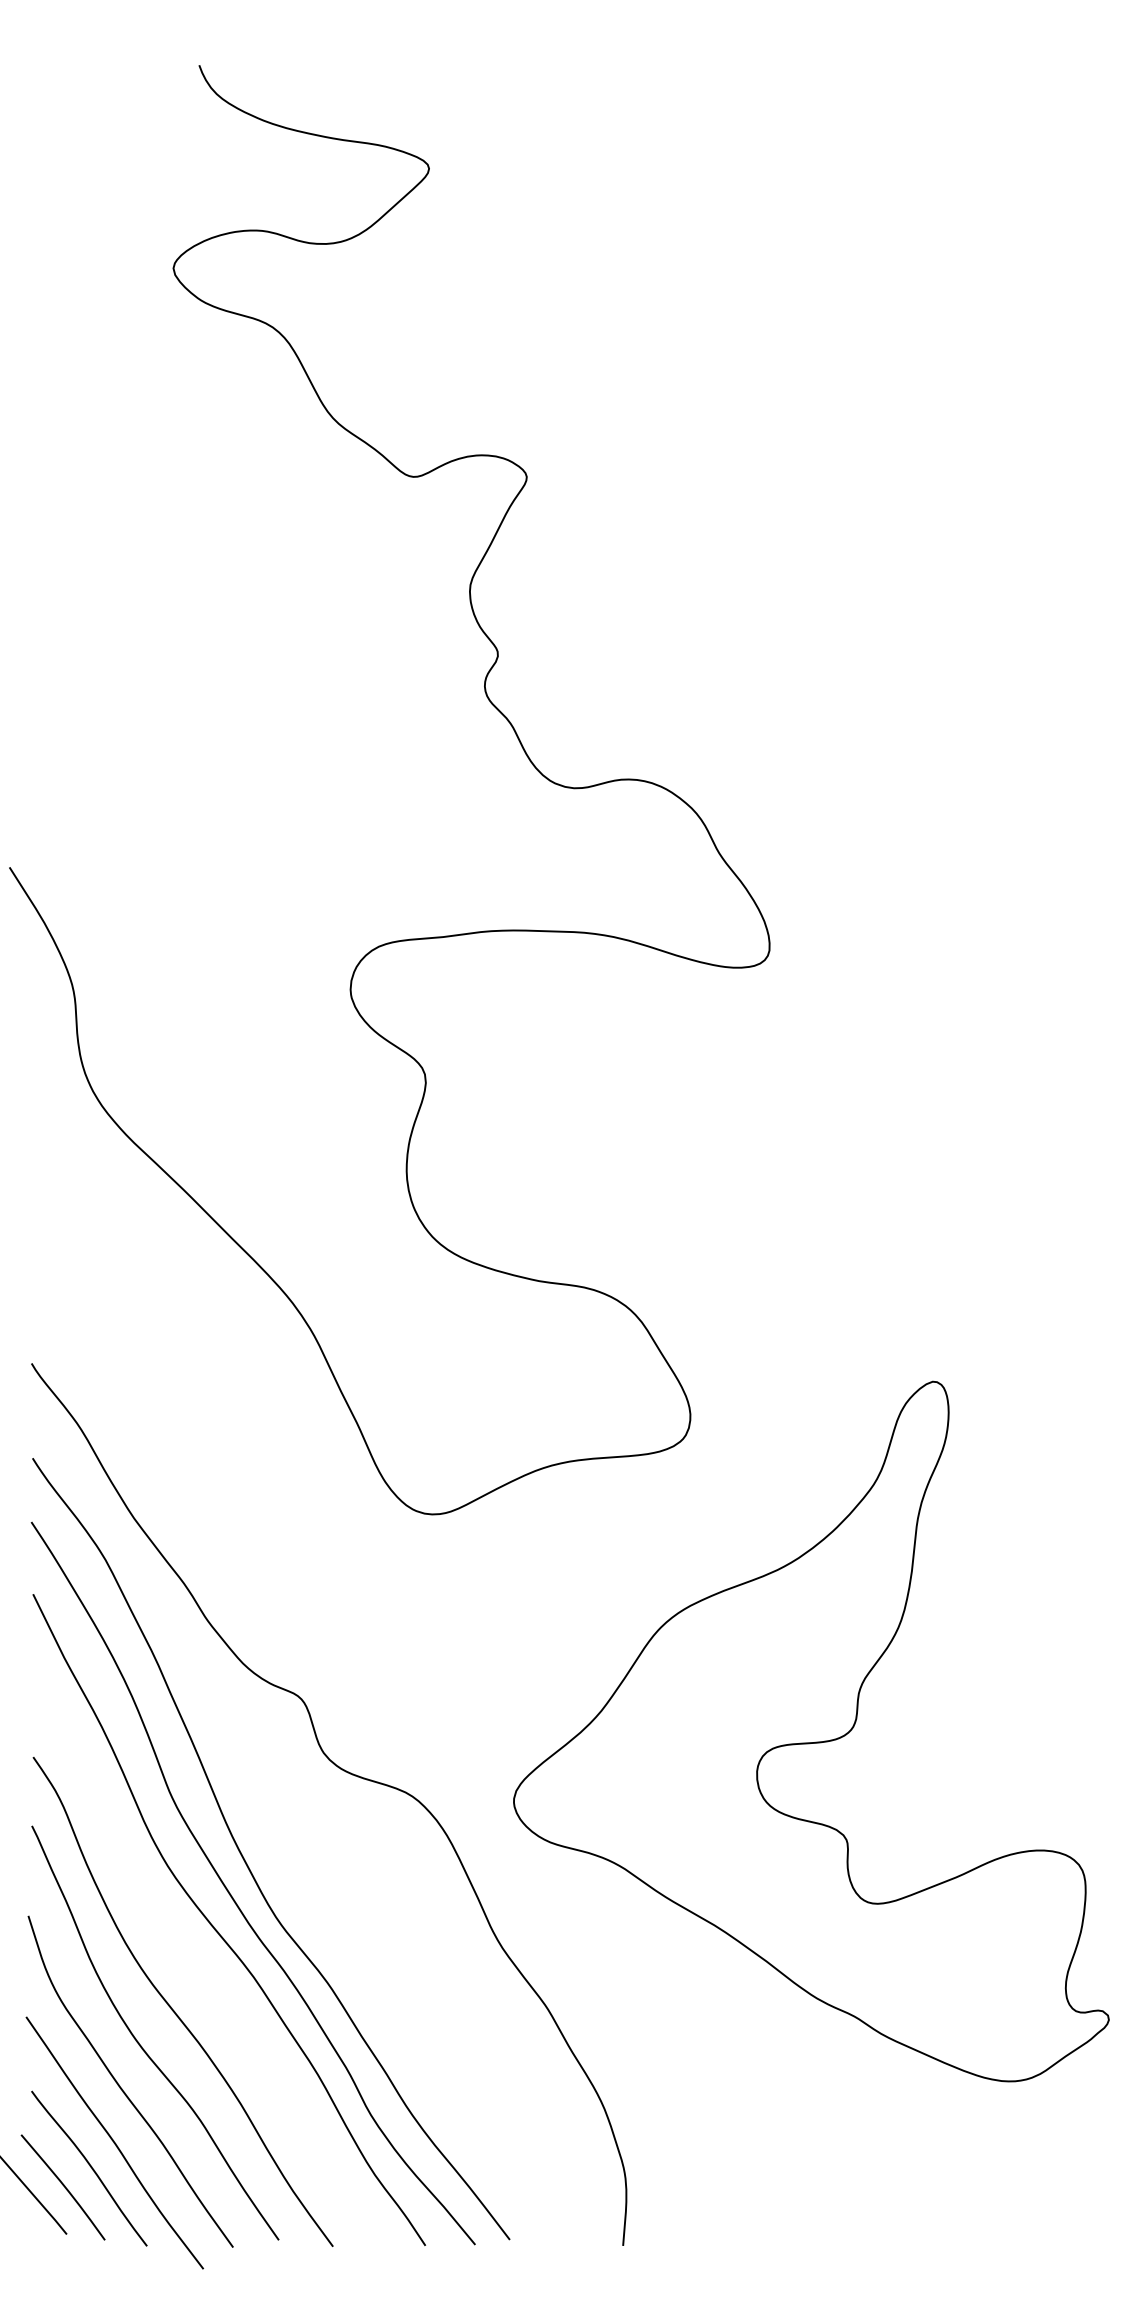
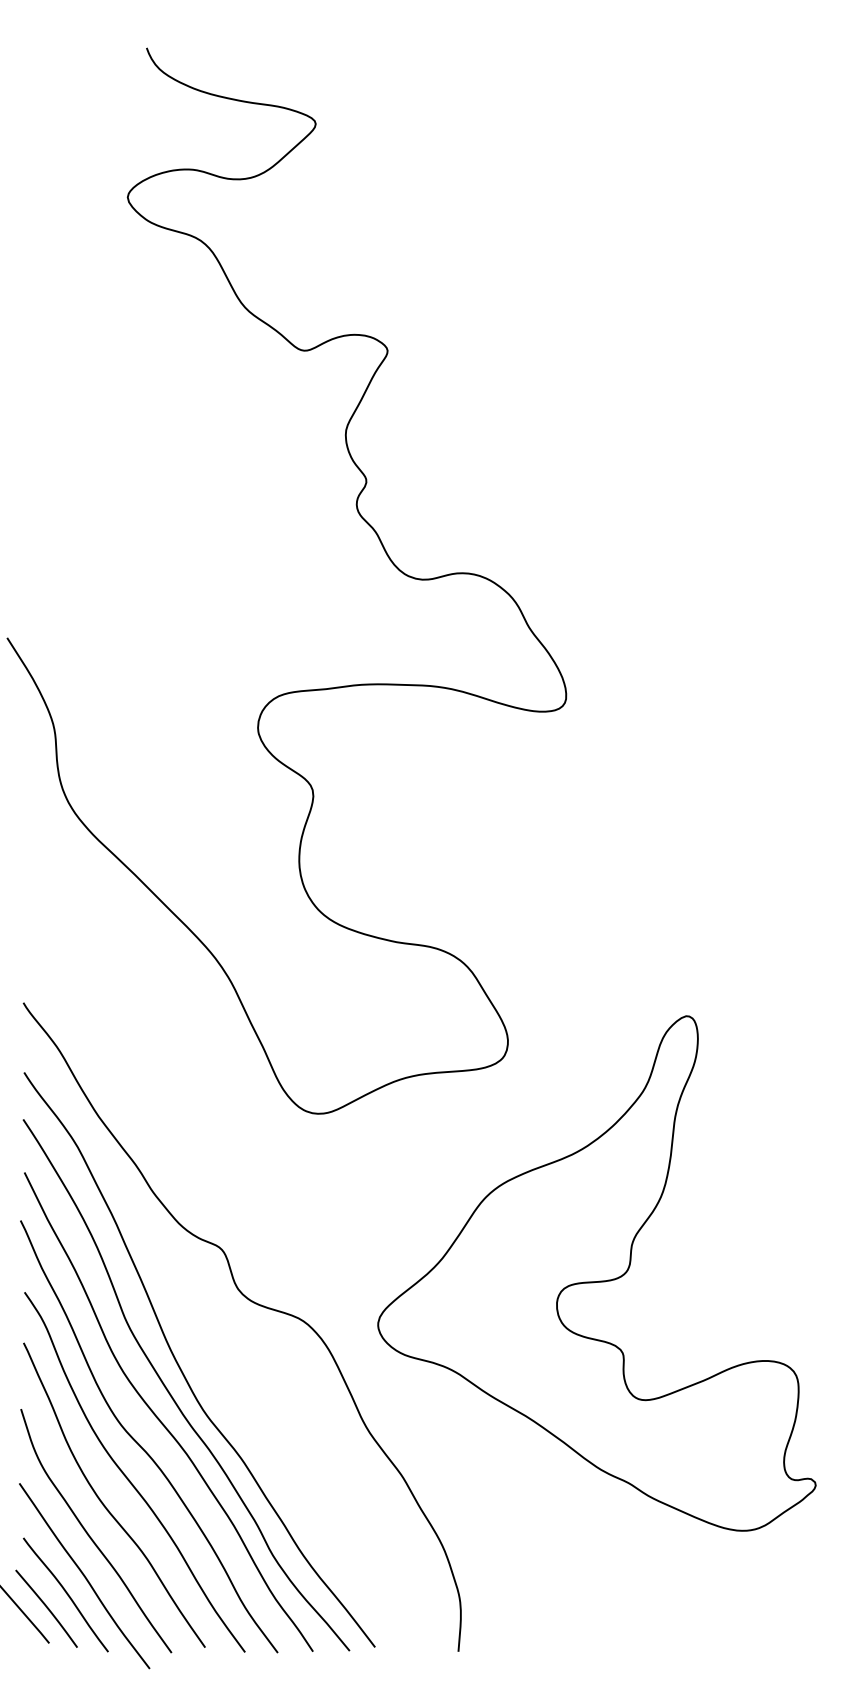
curve: (190, 1964) -> (140, 1444), added

